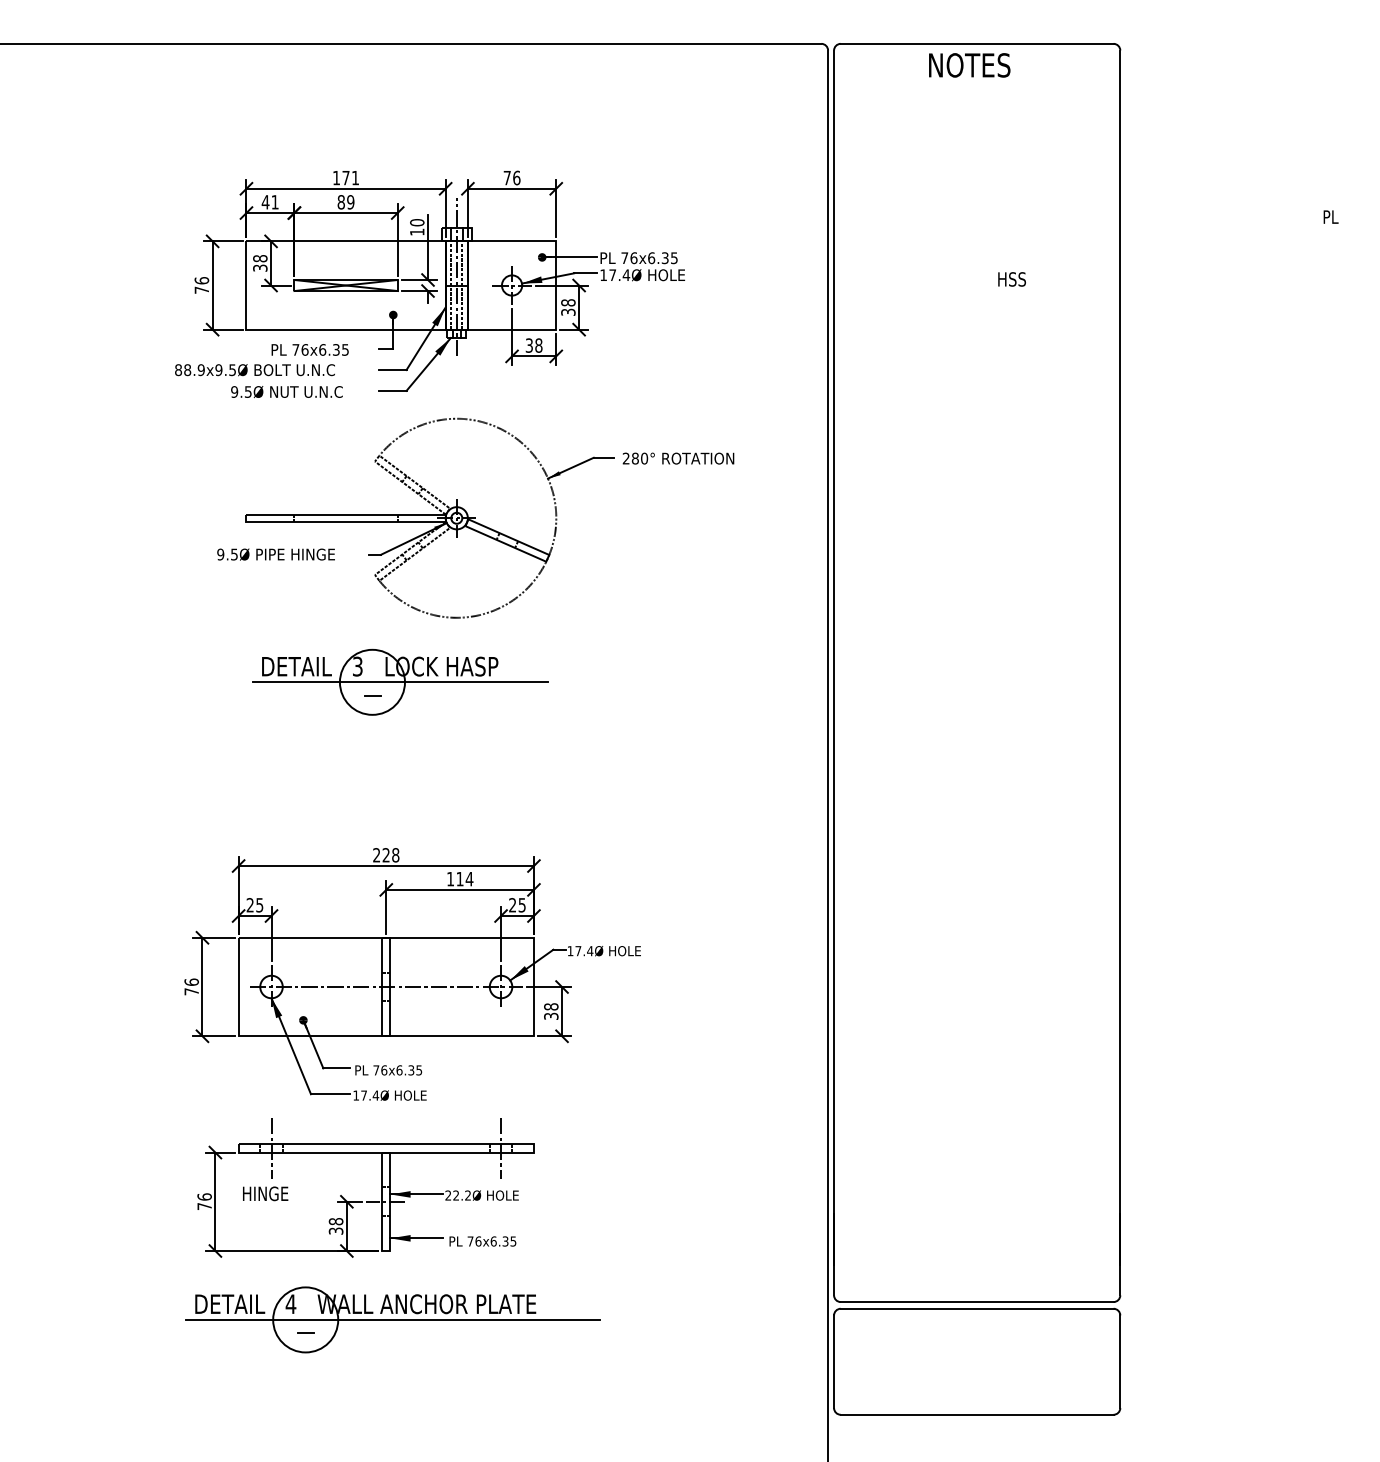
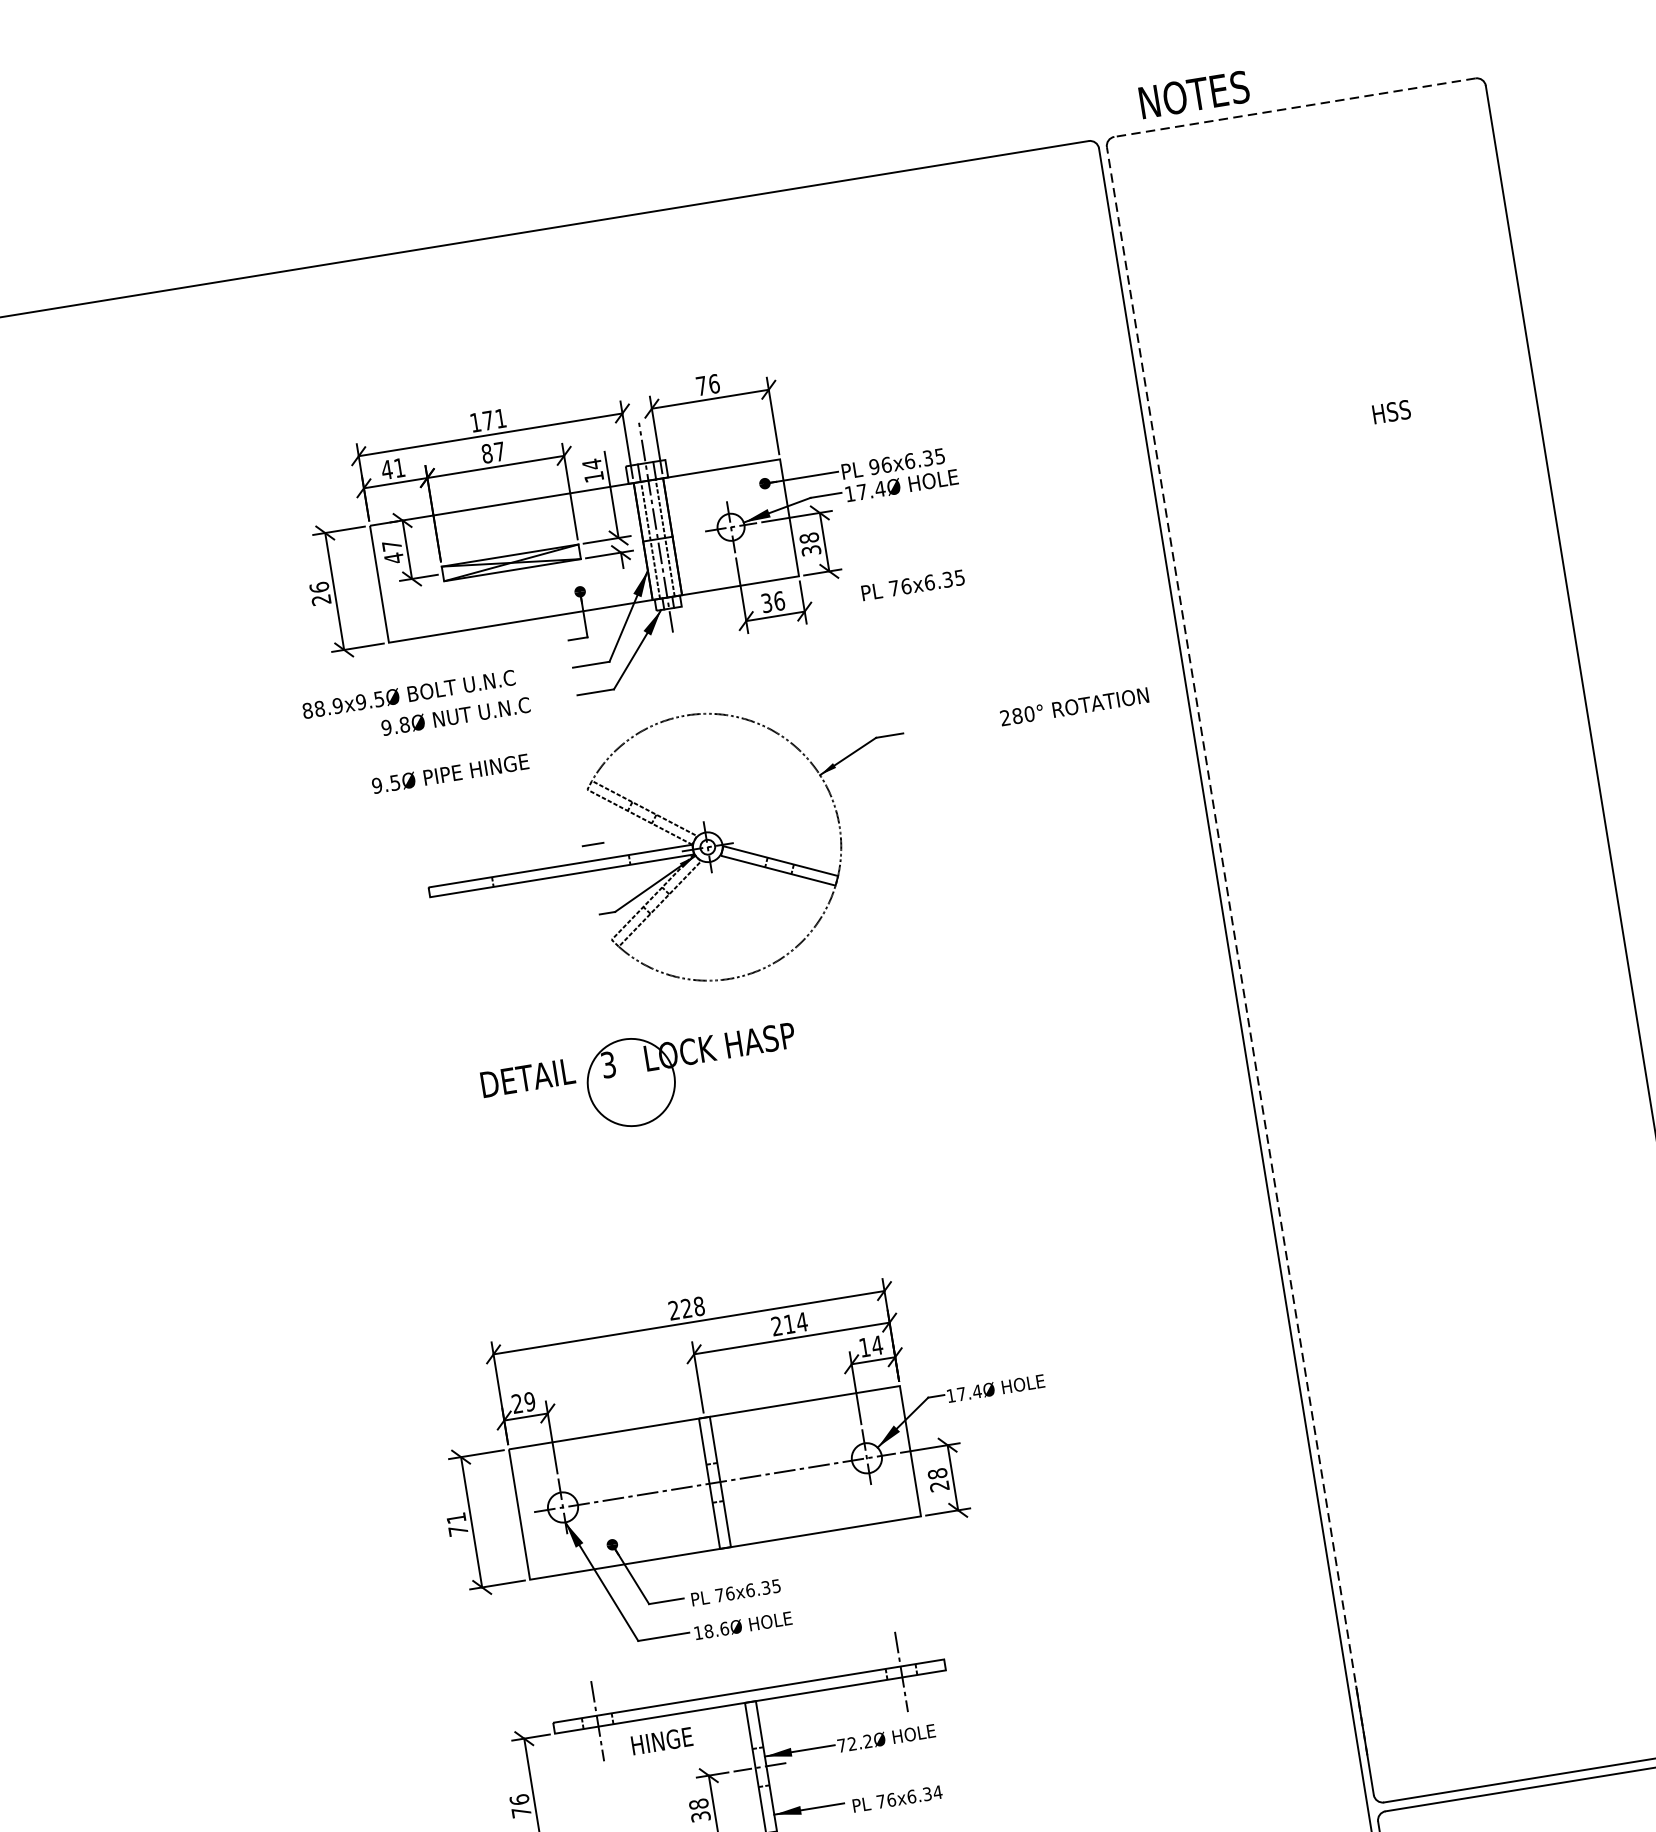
line: (976, 43) -> (1293, 107), solid -> dashed
text: (969, 65) -> (1194, 94), moved
text: (350, 202) -> (499, 452), 89 -> 87
text: (417, 222) -> (592, 464), 10 -> 14
text: (624, 258) -> (874, 467), 76x6.35 -> 96x6.35
text: (260, 263) -> (393, 552), 38 -> 47
text: (201, 289) -> (320, 599), 76 -> 26
text: (538, 345) -> (778, 601), 38 -> 36
text: (309, 349) -> (912, 584), moved
text: (247, 391) -> (403, 724), 9.5Ø -> 9.8Ø
text: (678, 458) -> (1074, 706), moved
text: (275, 554) -> (449, 773), moved
line: (834, 657) -> (1237, 950), solid -> dashed
line: (399, 681) -> (666, 1075), removed
line: (372, 695) -> (592, 844), moved
text: (450, 878) -> (776, 1325), 114 -> 214
text: (259, 905) -> (529, 1402), 25 -> 29
text: (517, 905) -> (871, 1346), 25 -> 14
text: (191, 981) -> (455, 1517), 76 -> 71
text: (551, 1015) -> (939, 1485), 38 -> 28
text: (369, 1095) -> (716, 1630), 17.4Ø -> 18.6Ø
text: (265, 1193) -> (661, 1740), moved
text: (448, 1195) -> (842, 1745), 22.2Ø -> 72.2Ø
text: (513, 1241) -> (937, 1792), 76x6.35 -> 76x6.34

